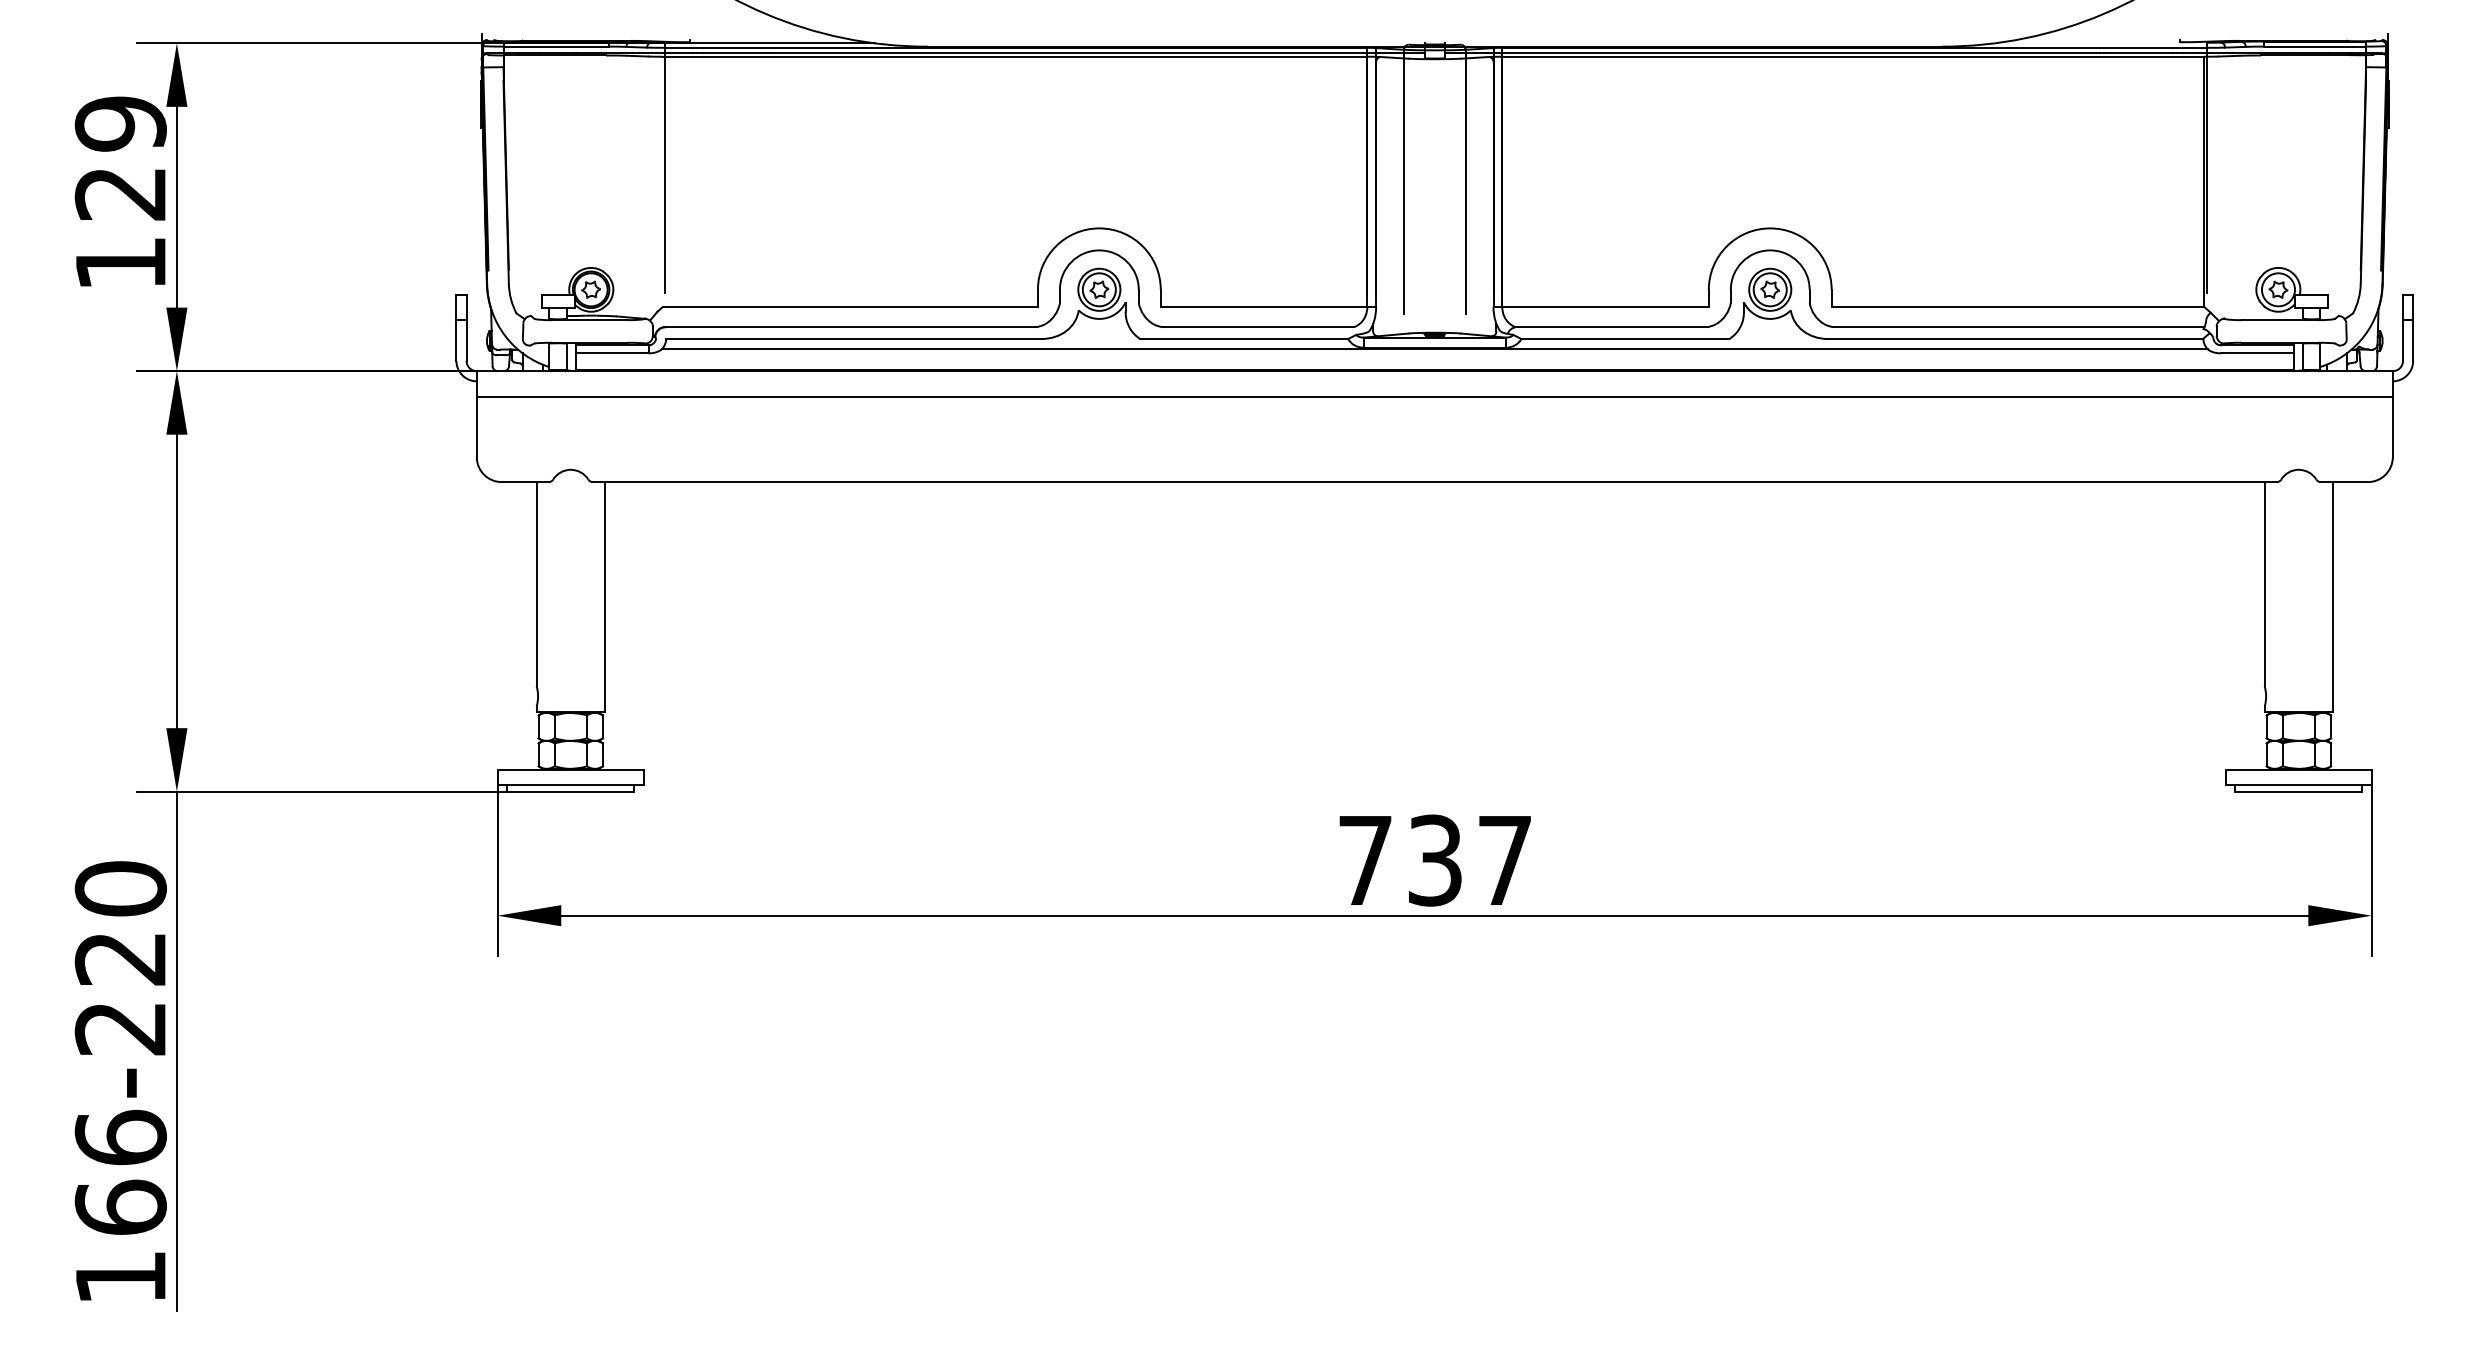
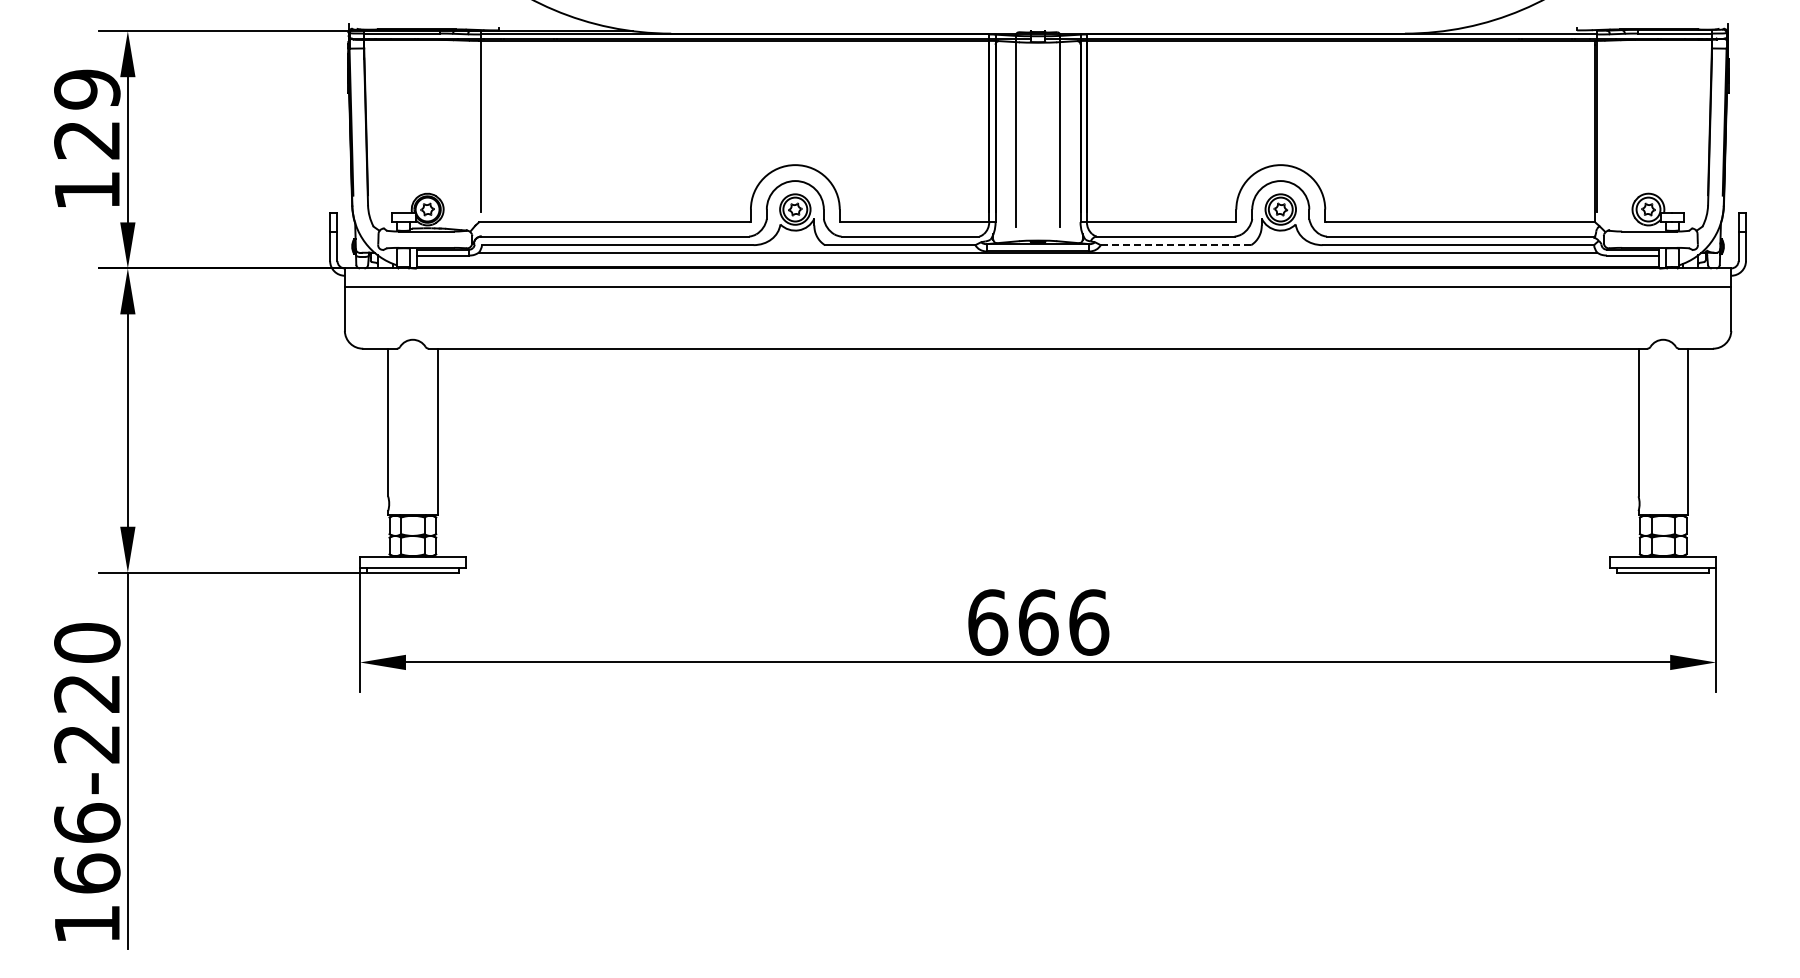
line: (1626, 339) -> (1176, 245), solid -> dashed
text: (1435, 860) -> (1038, 622), 737 -> 666

